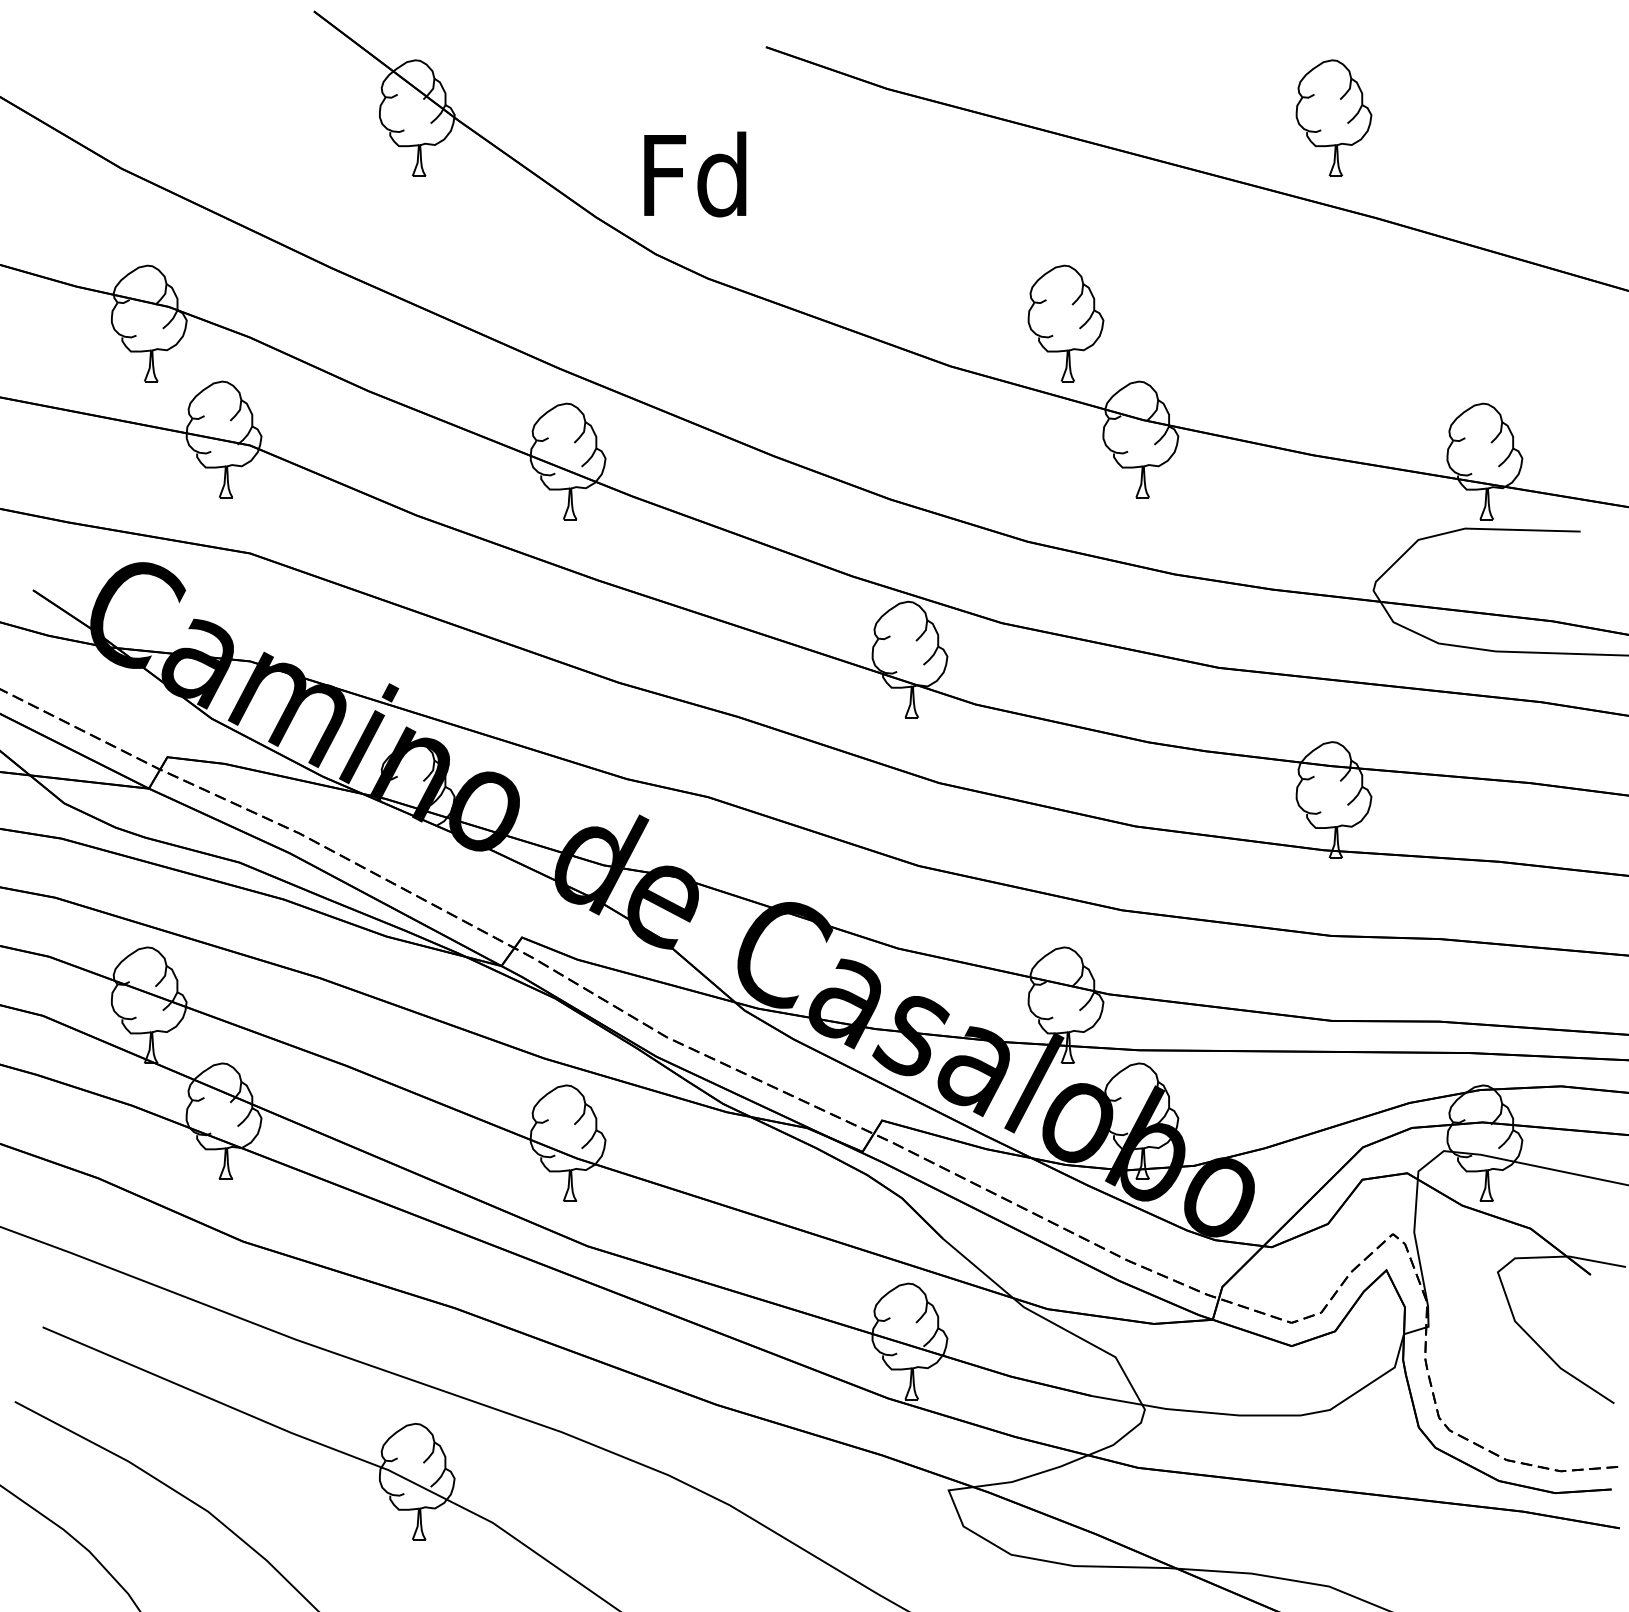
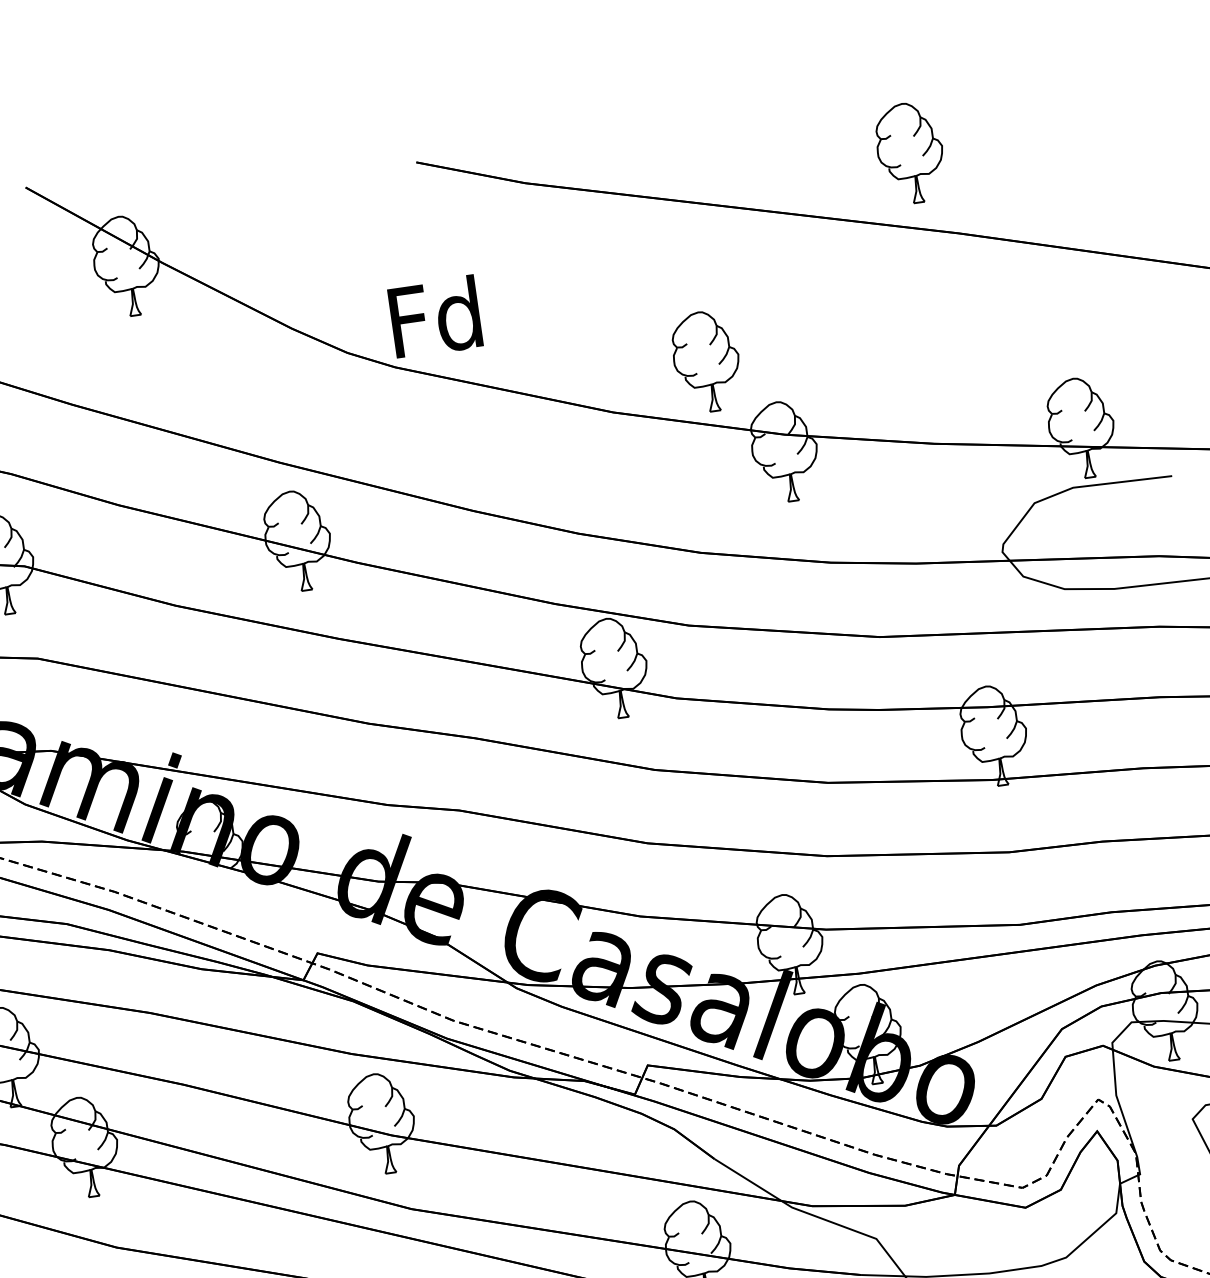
text: (695, 174) -> (435, 316), moved

